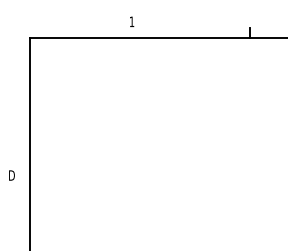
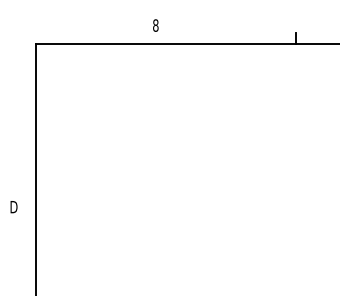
text: (131, 21) -> (155, 25), 1 -> 8

